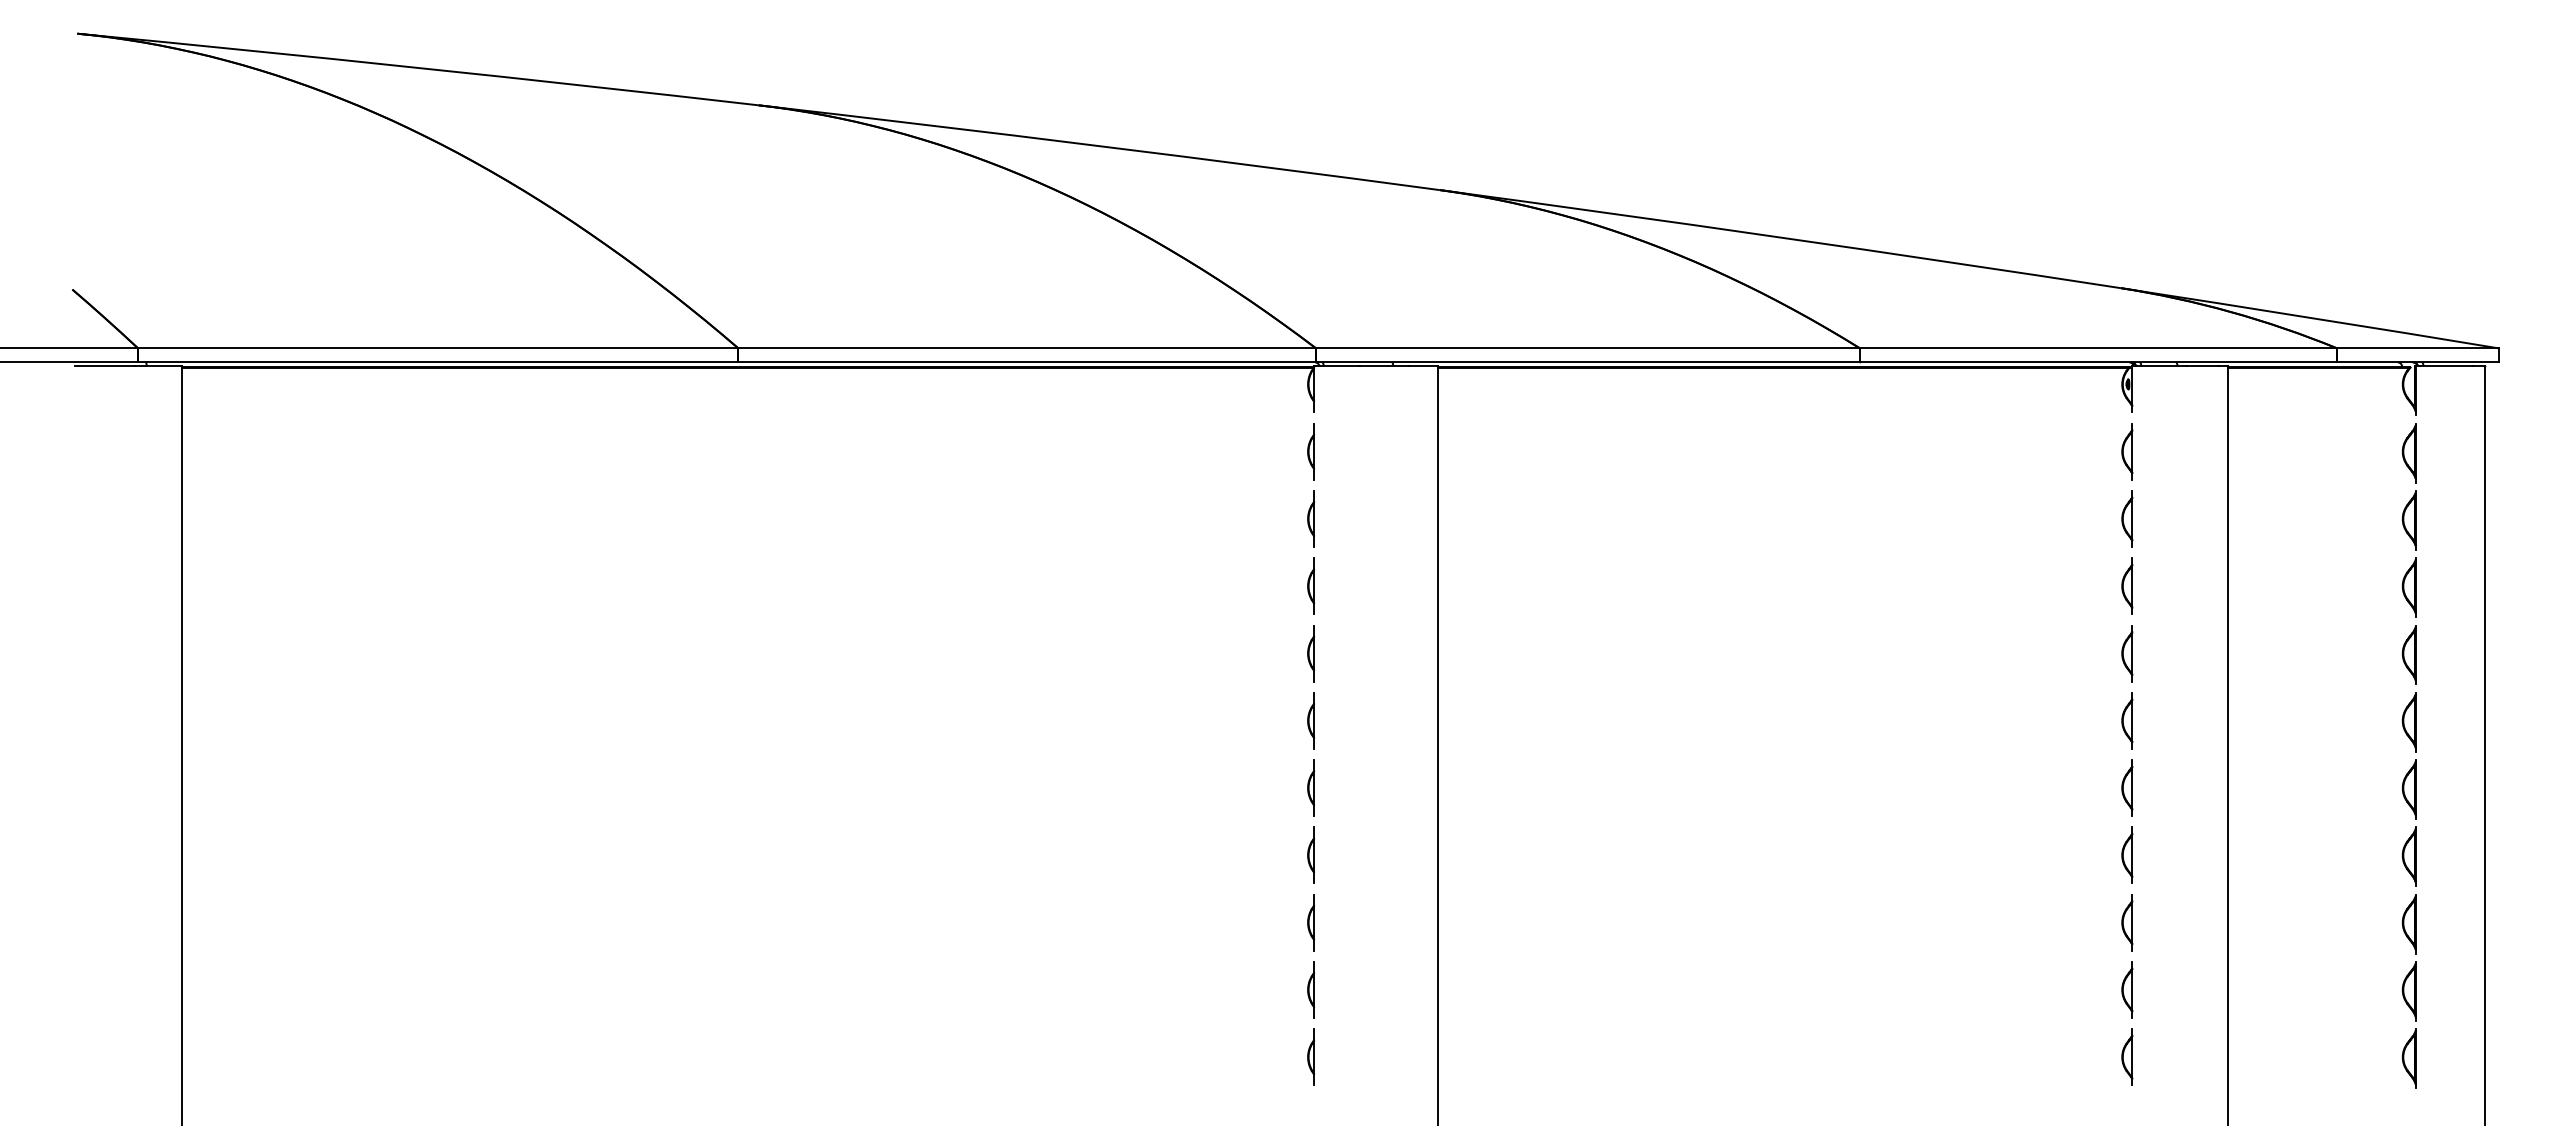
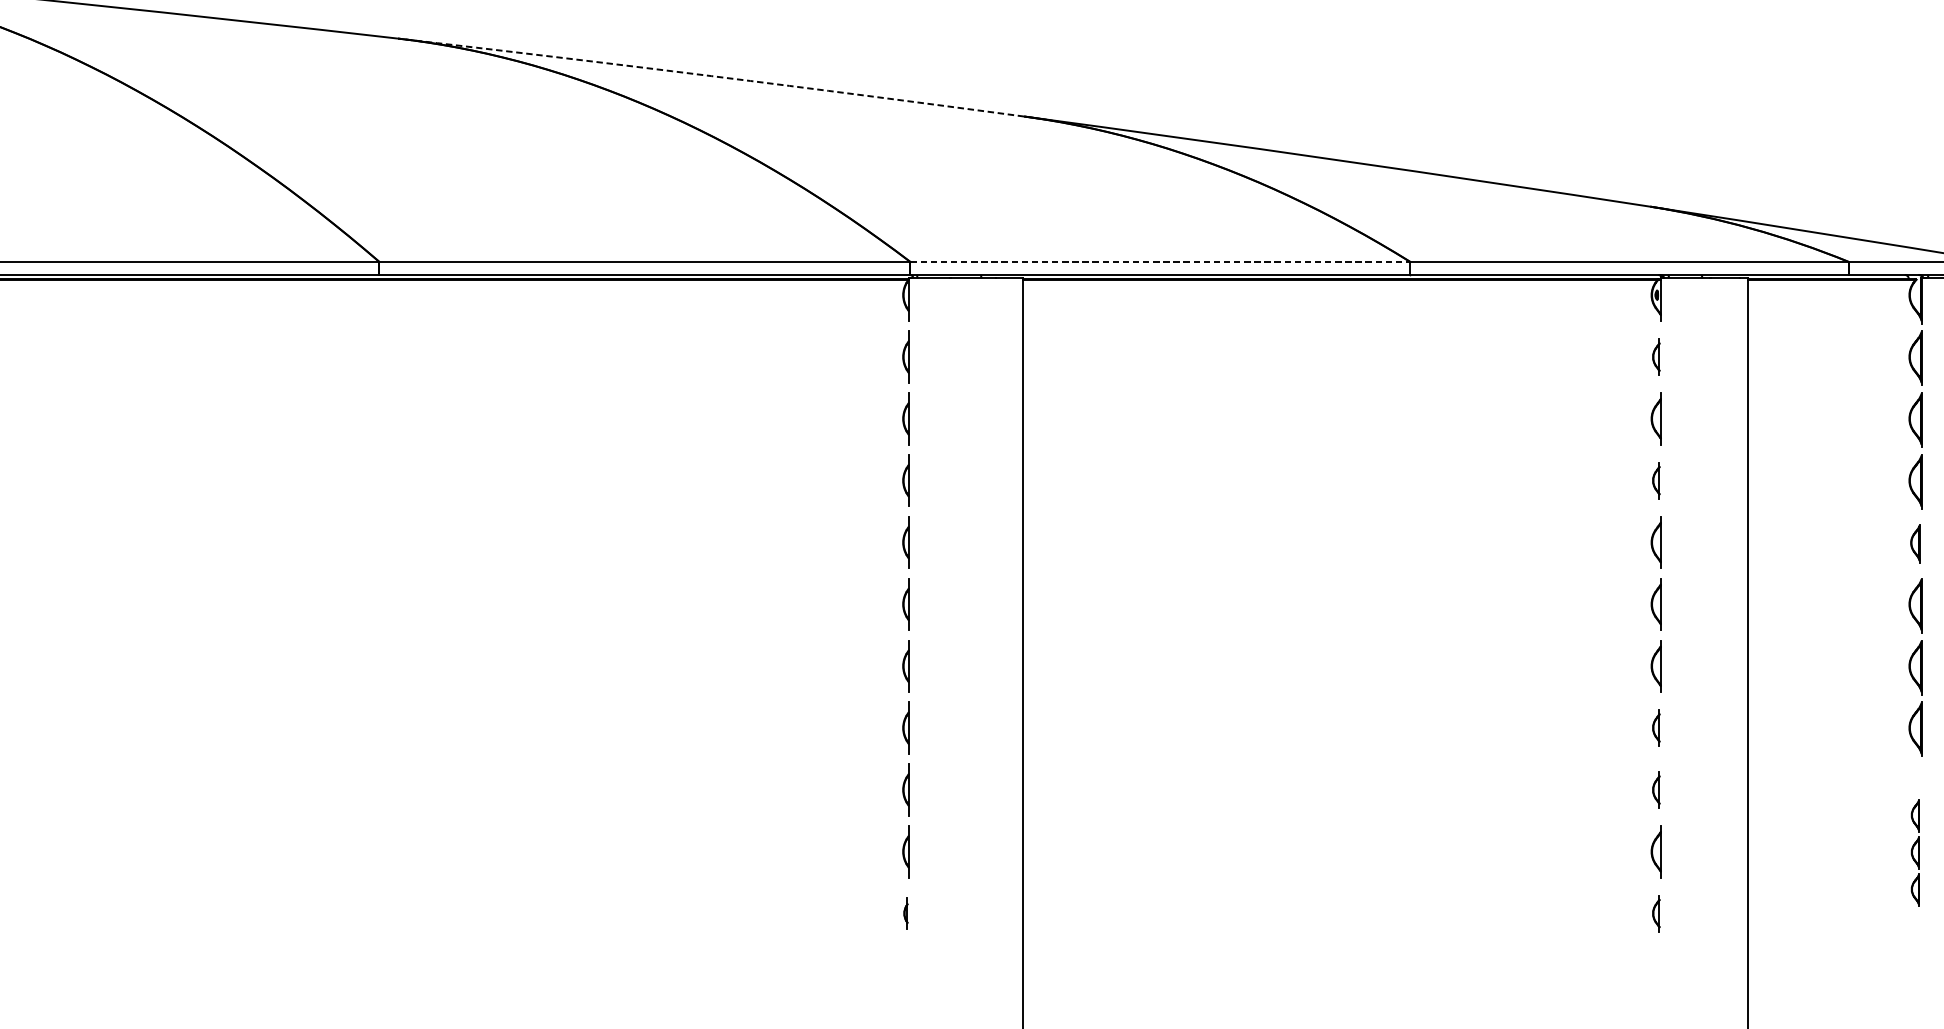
arc: (1099, 146) -> (711, 76), solid -> dashed
line: (1587, 348) -> (1160, 262), solid -> dashed
part: (2127, 451) -> (1656, 356), size x0.7
part: (2127, 585) -> (1656, 480), size x0.7
part: (2408, 654) -> (1914, 543), size x0.7
part: (2127, 854) -> (1656, 727), size x0.7
part: (2127, 922) -> (1656, 789), size x0.7
part: (2408, 991) -> (1914, 853), size x0.6
part: (1310, 1056) -> (905, 912), size x0.6
part: (2127, 1056) -> (1656, 912), size x0.7

